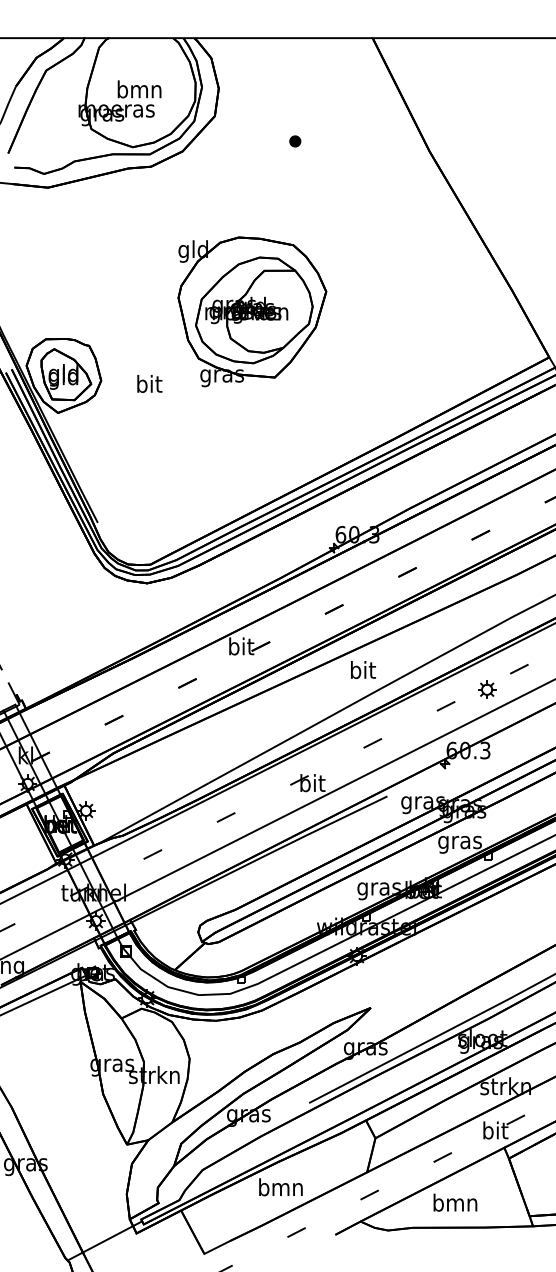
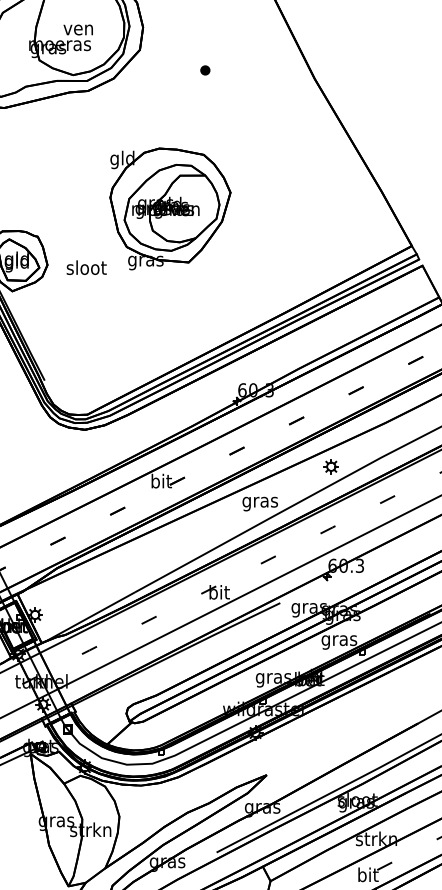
text: (139, 89) -> (78, 28), bmn -> ven
text: (149, 383) -> (86, 267), bit -> sloot
text: (362, 672) -> (260, 502), bit -> gras
part: (487, 689) -> (331, 466), moved

